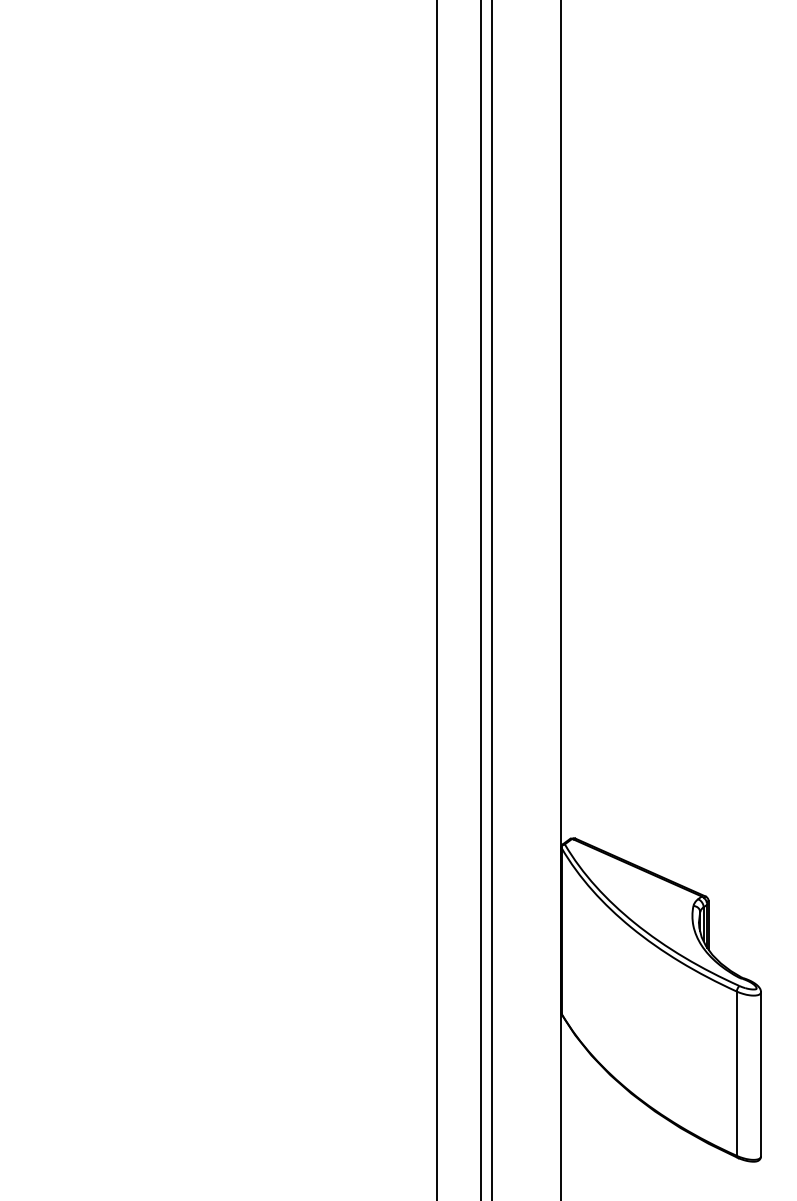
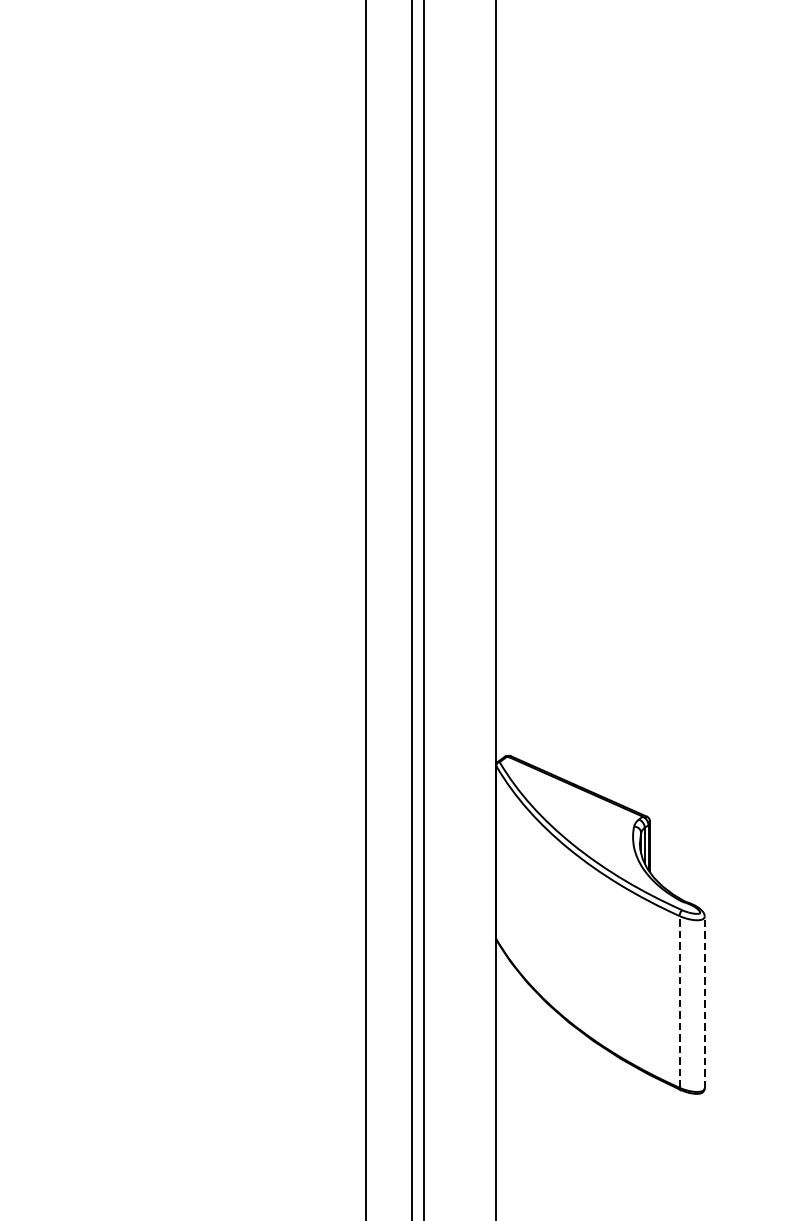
line: (736, 1073) -> (679, 1001), solid -> dashed
line: (761, 1073) -> (705, 1001), solid -> dashed

